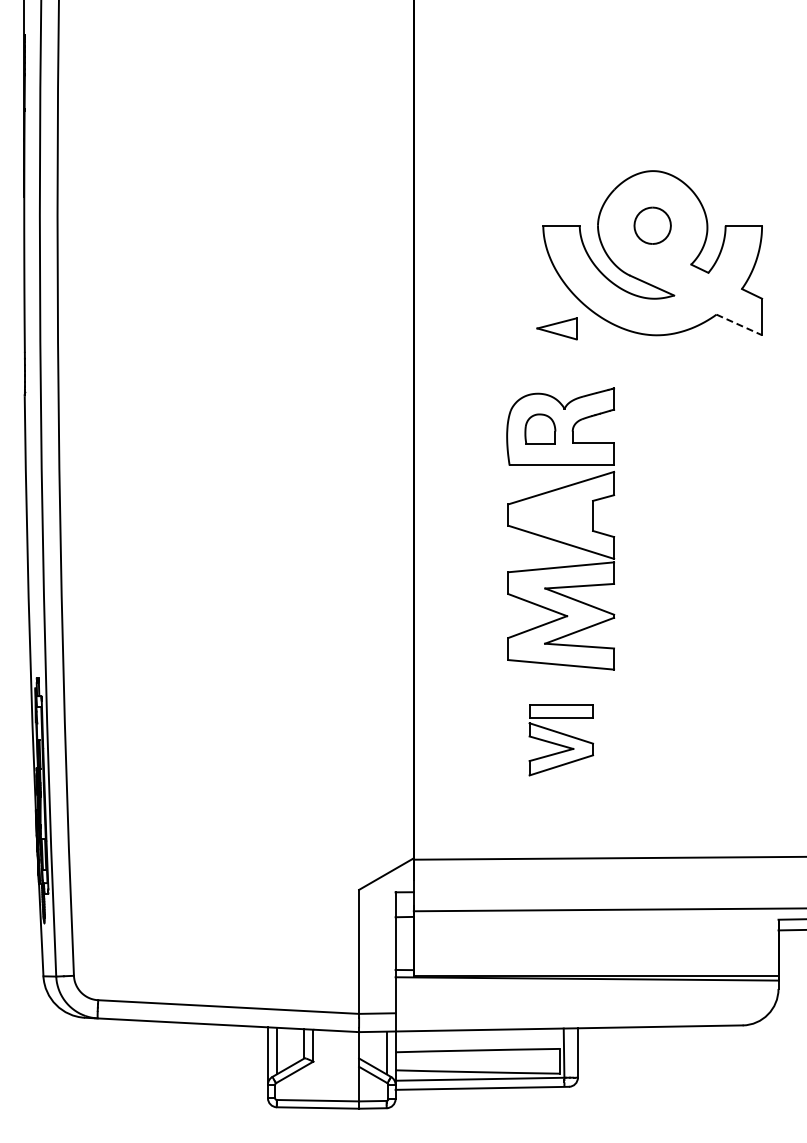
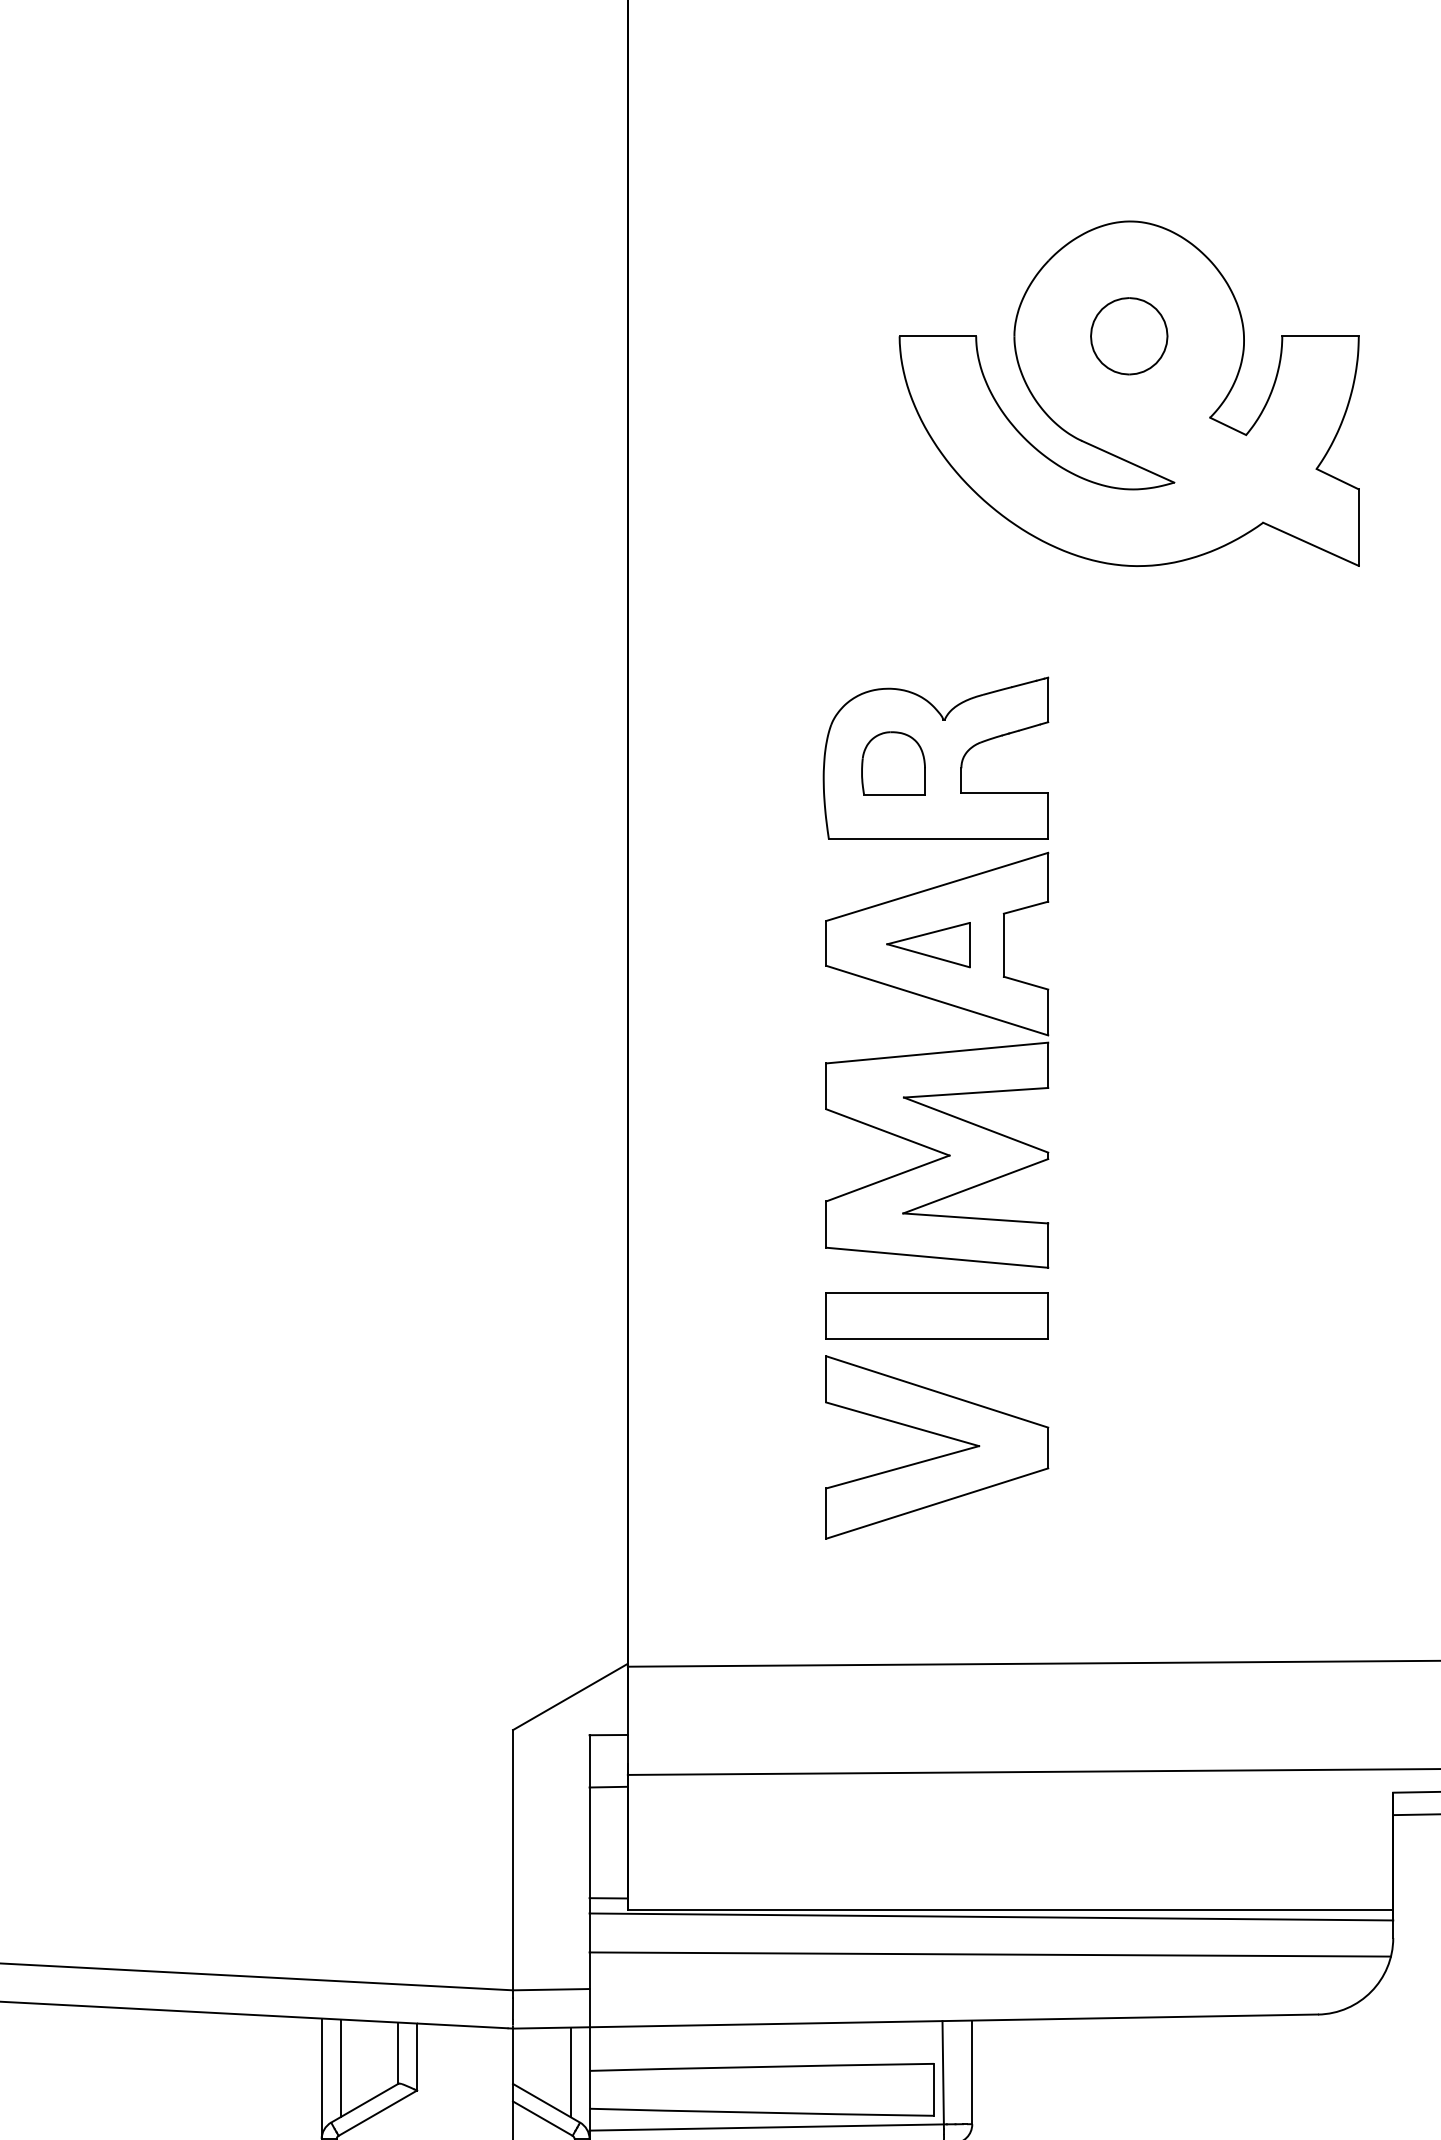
line: (739, 324) -> (1311, 543), dashed -> solid
part: (556, 328) -> (927, 944), moved
part: (561, 740) -> (937, 1416), size x1.67
line: (586, 996) -> (990, 1953), added

